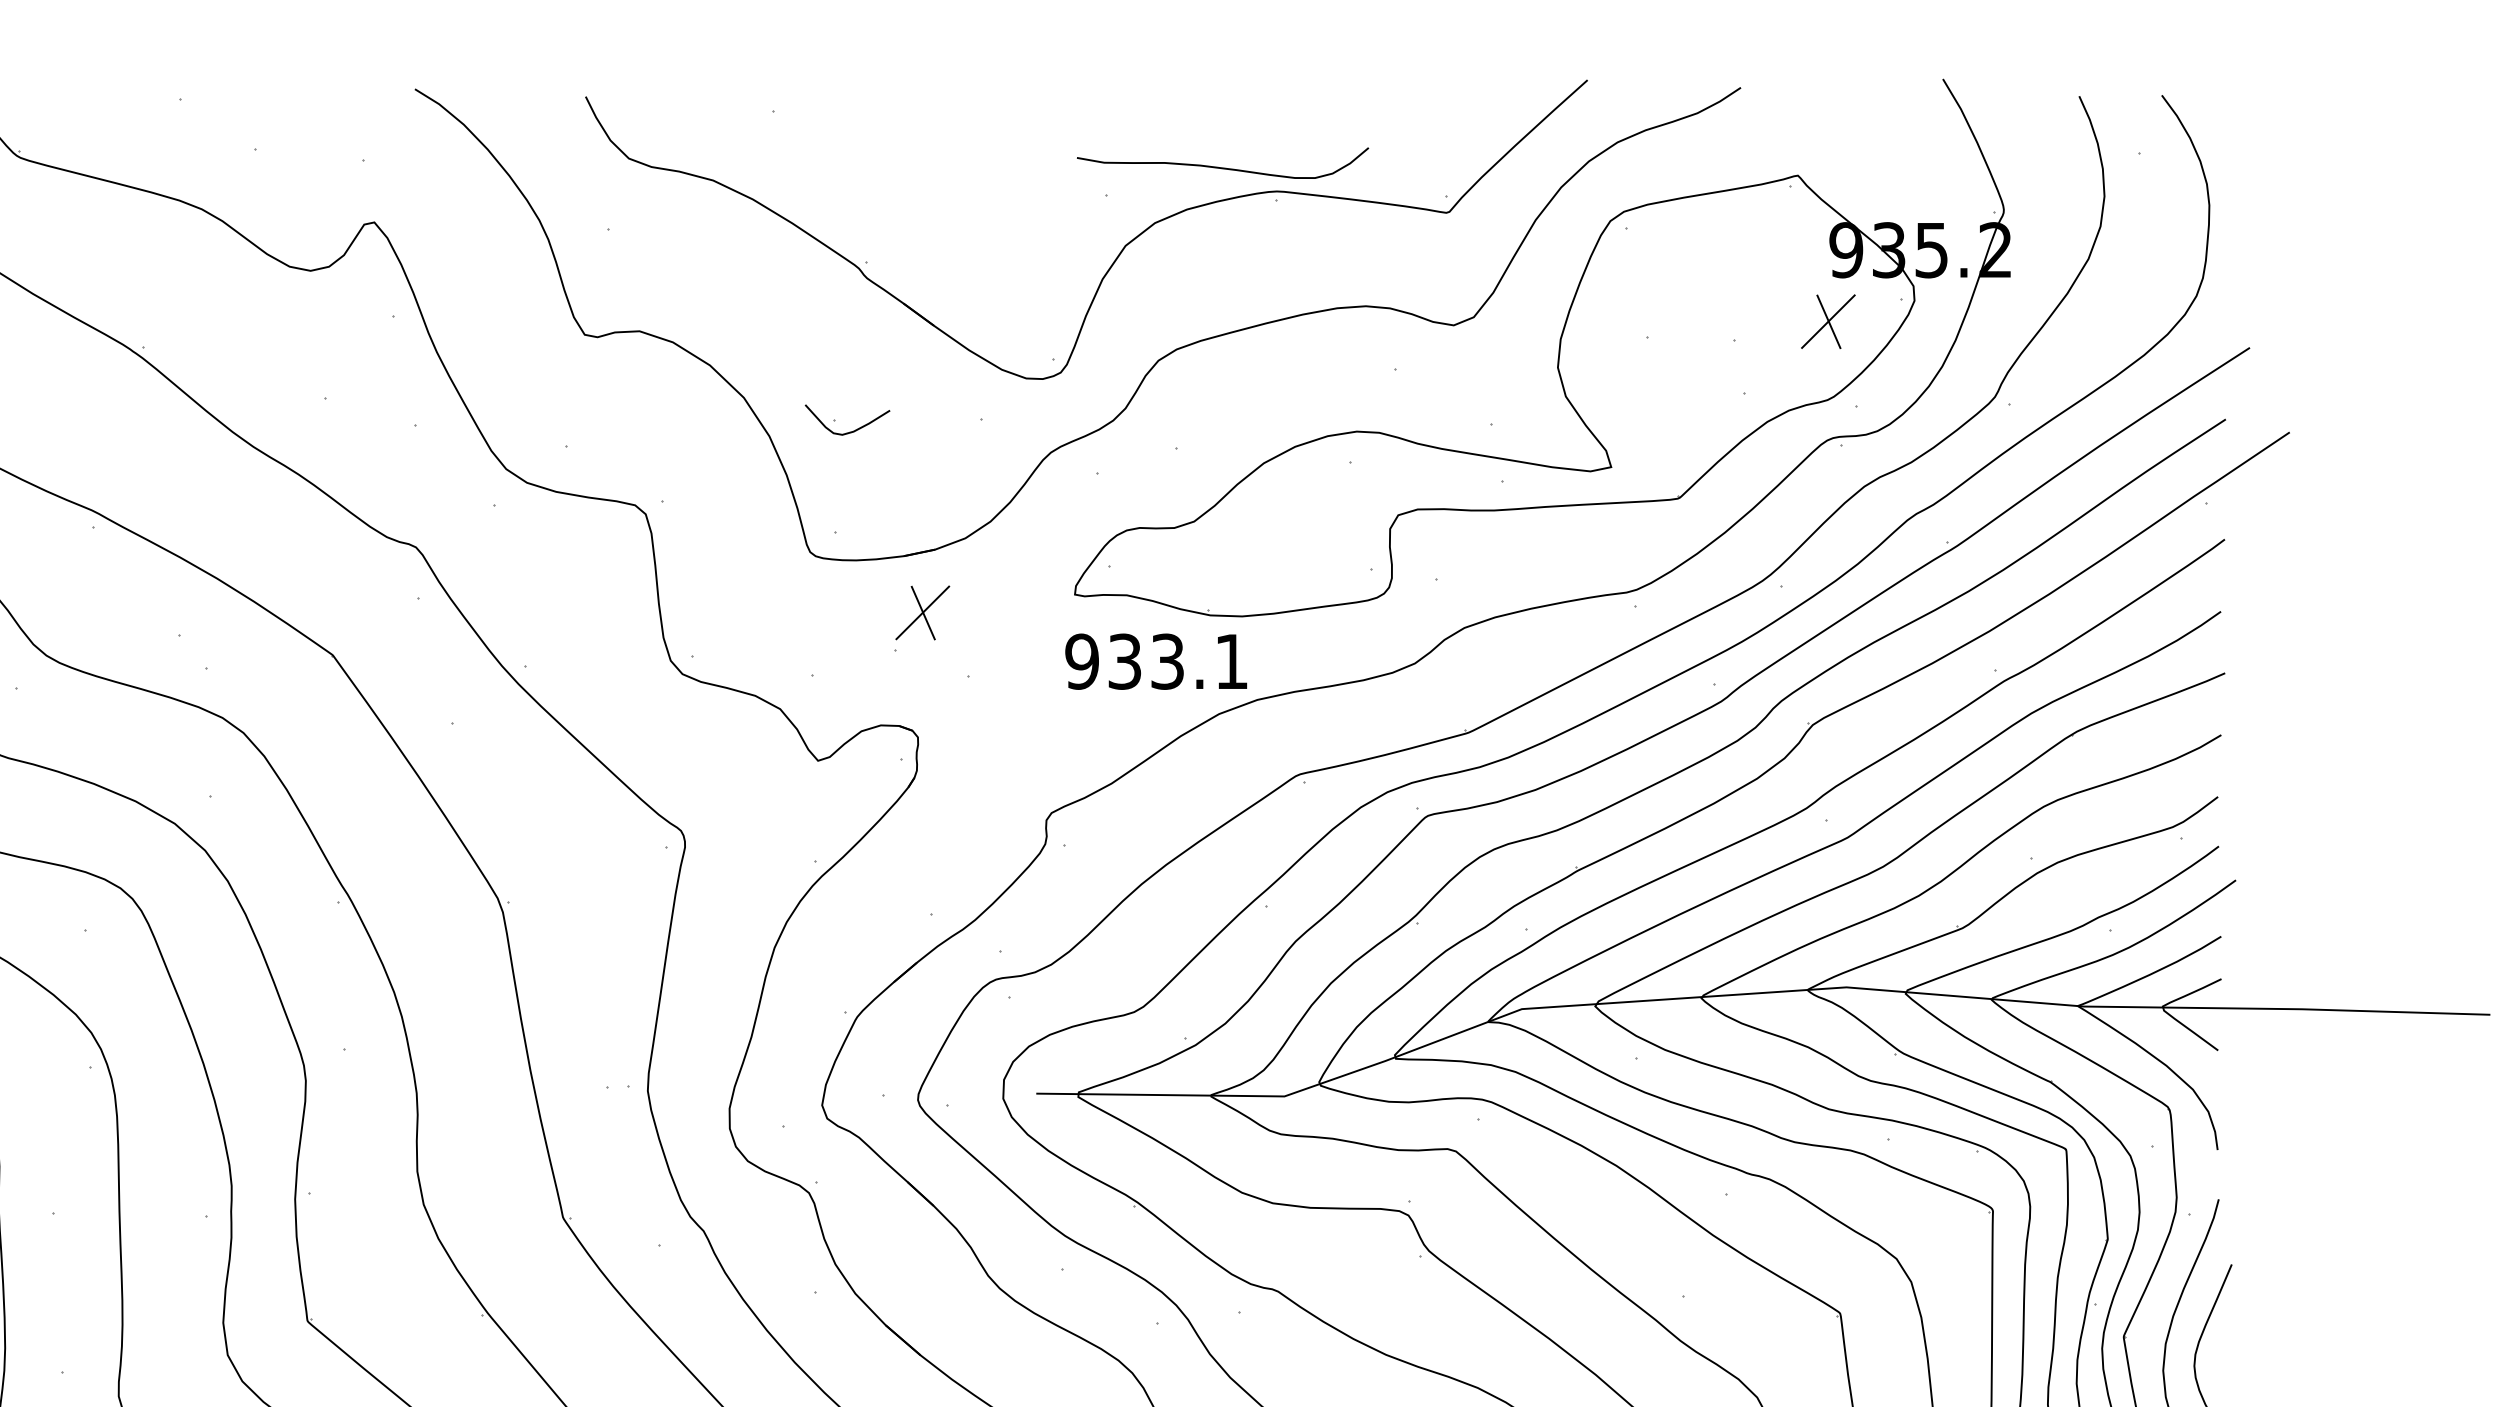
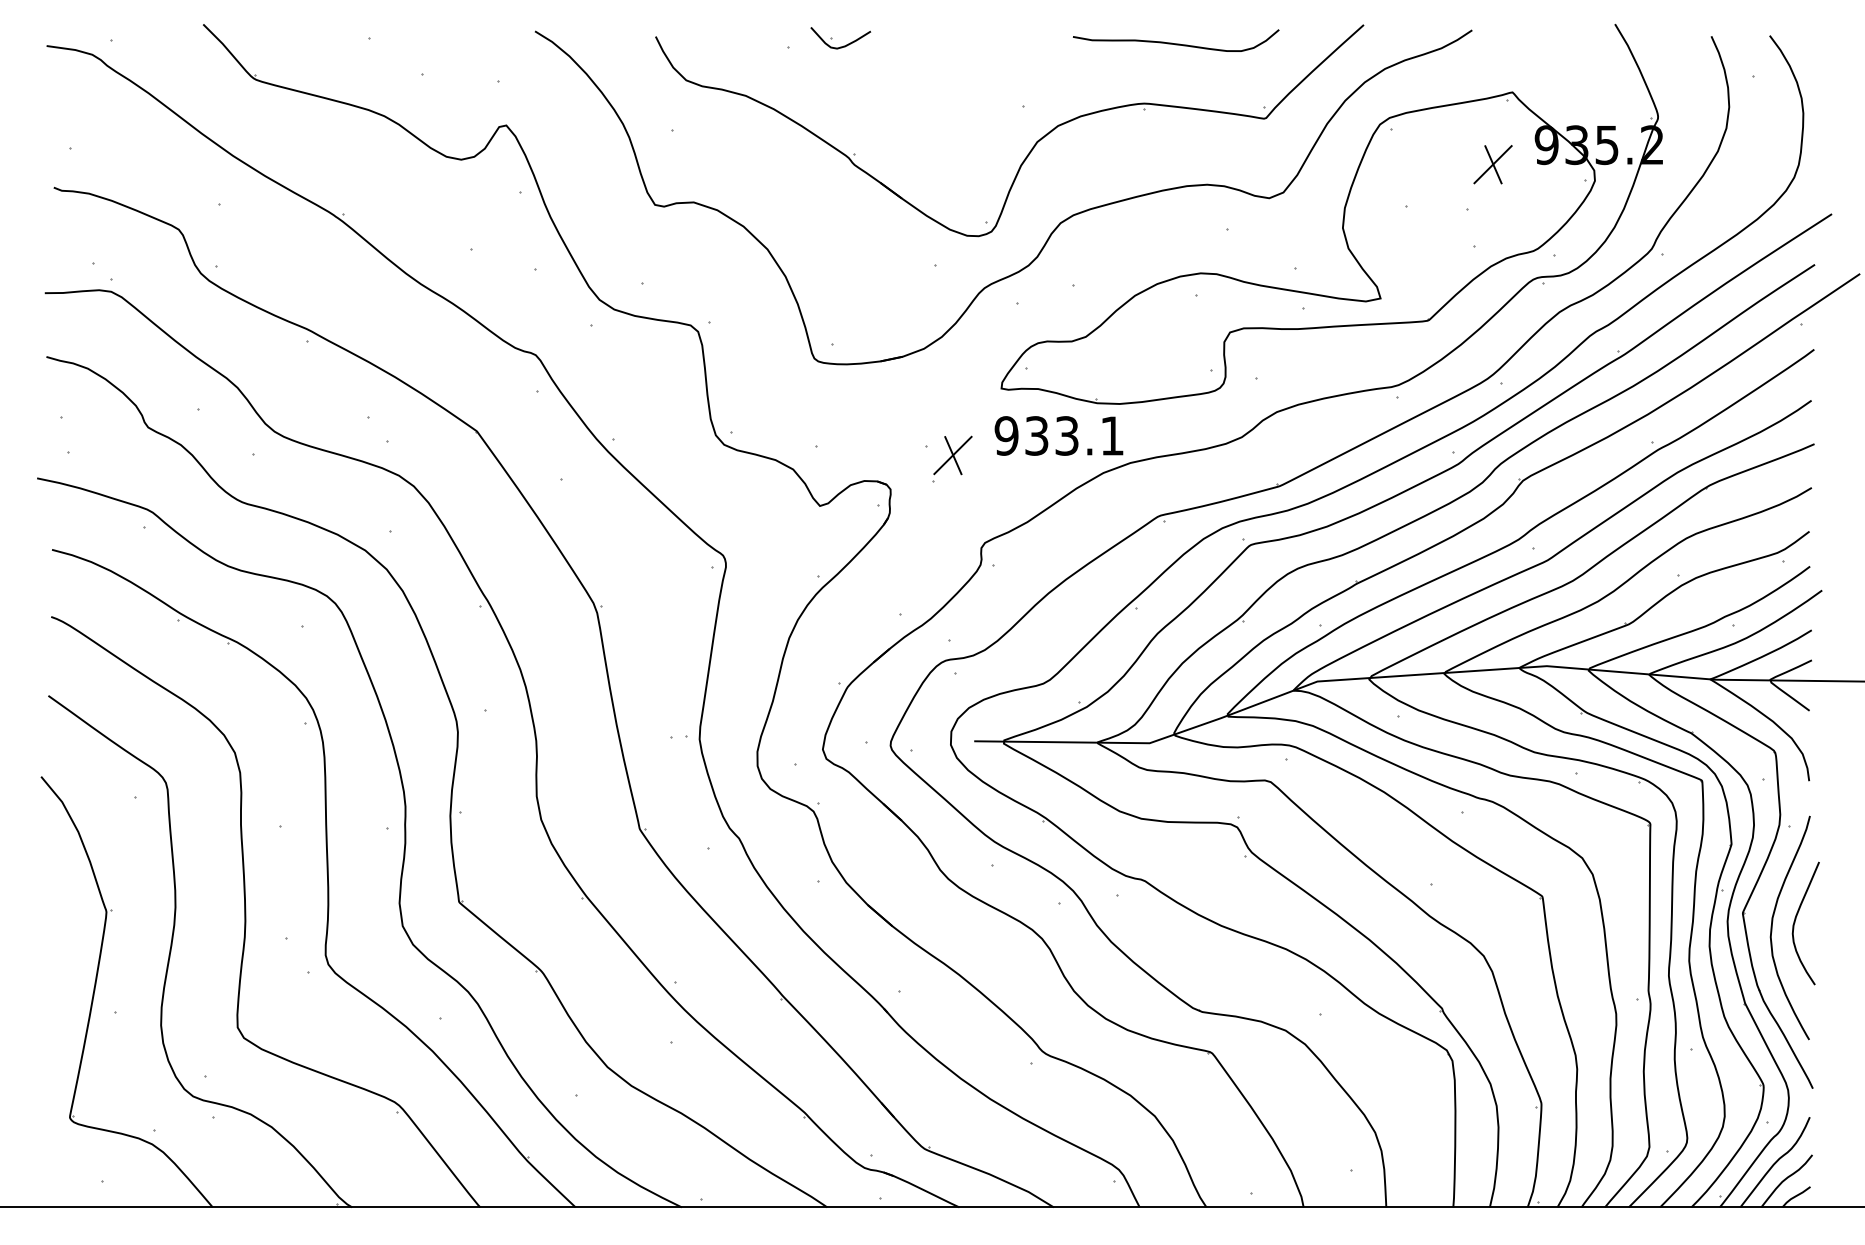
curve: (1223, 167) -> (1176, 43), moved
part: (1827, 321) -> (1492, 164), moved
part: (851, 430) -> (843, 45), moved
part: (922, 617) -> (952, 458), moved

